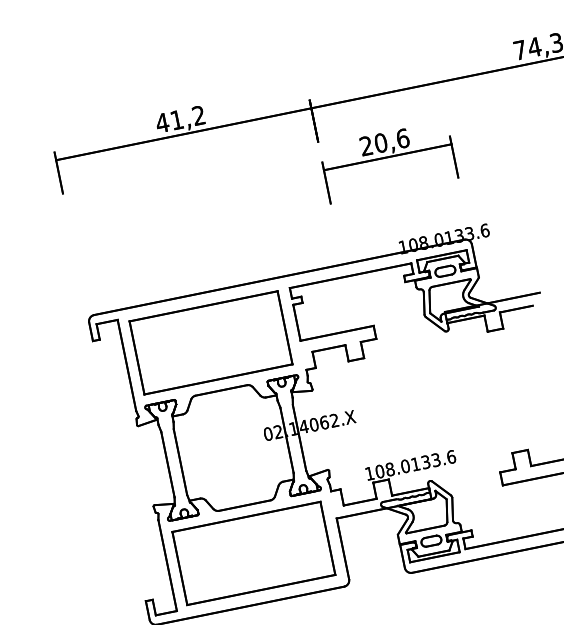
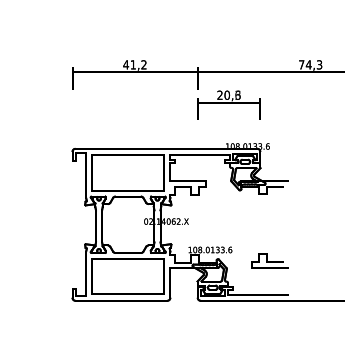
text: (401, 137) -> (237, 94), 20,6 -> 20,3

